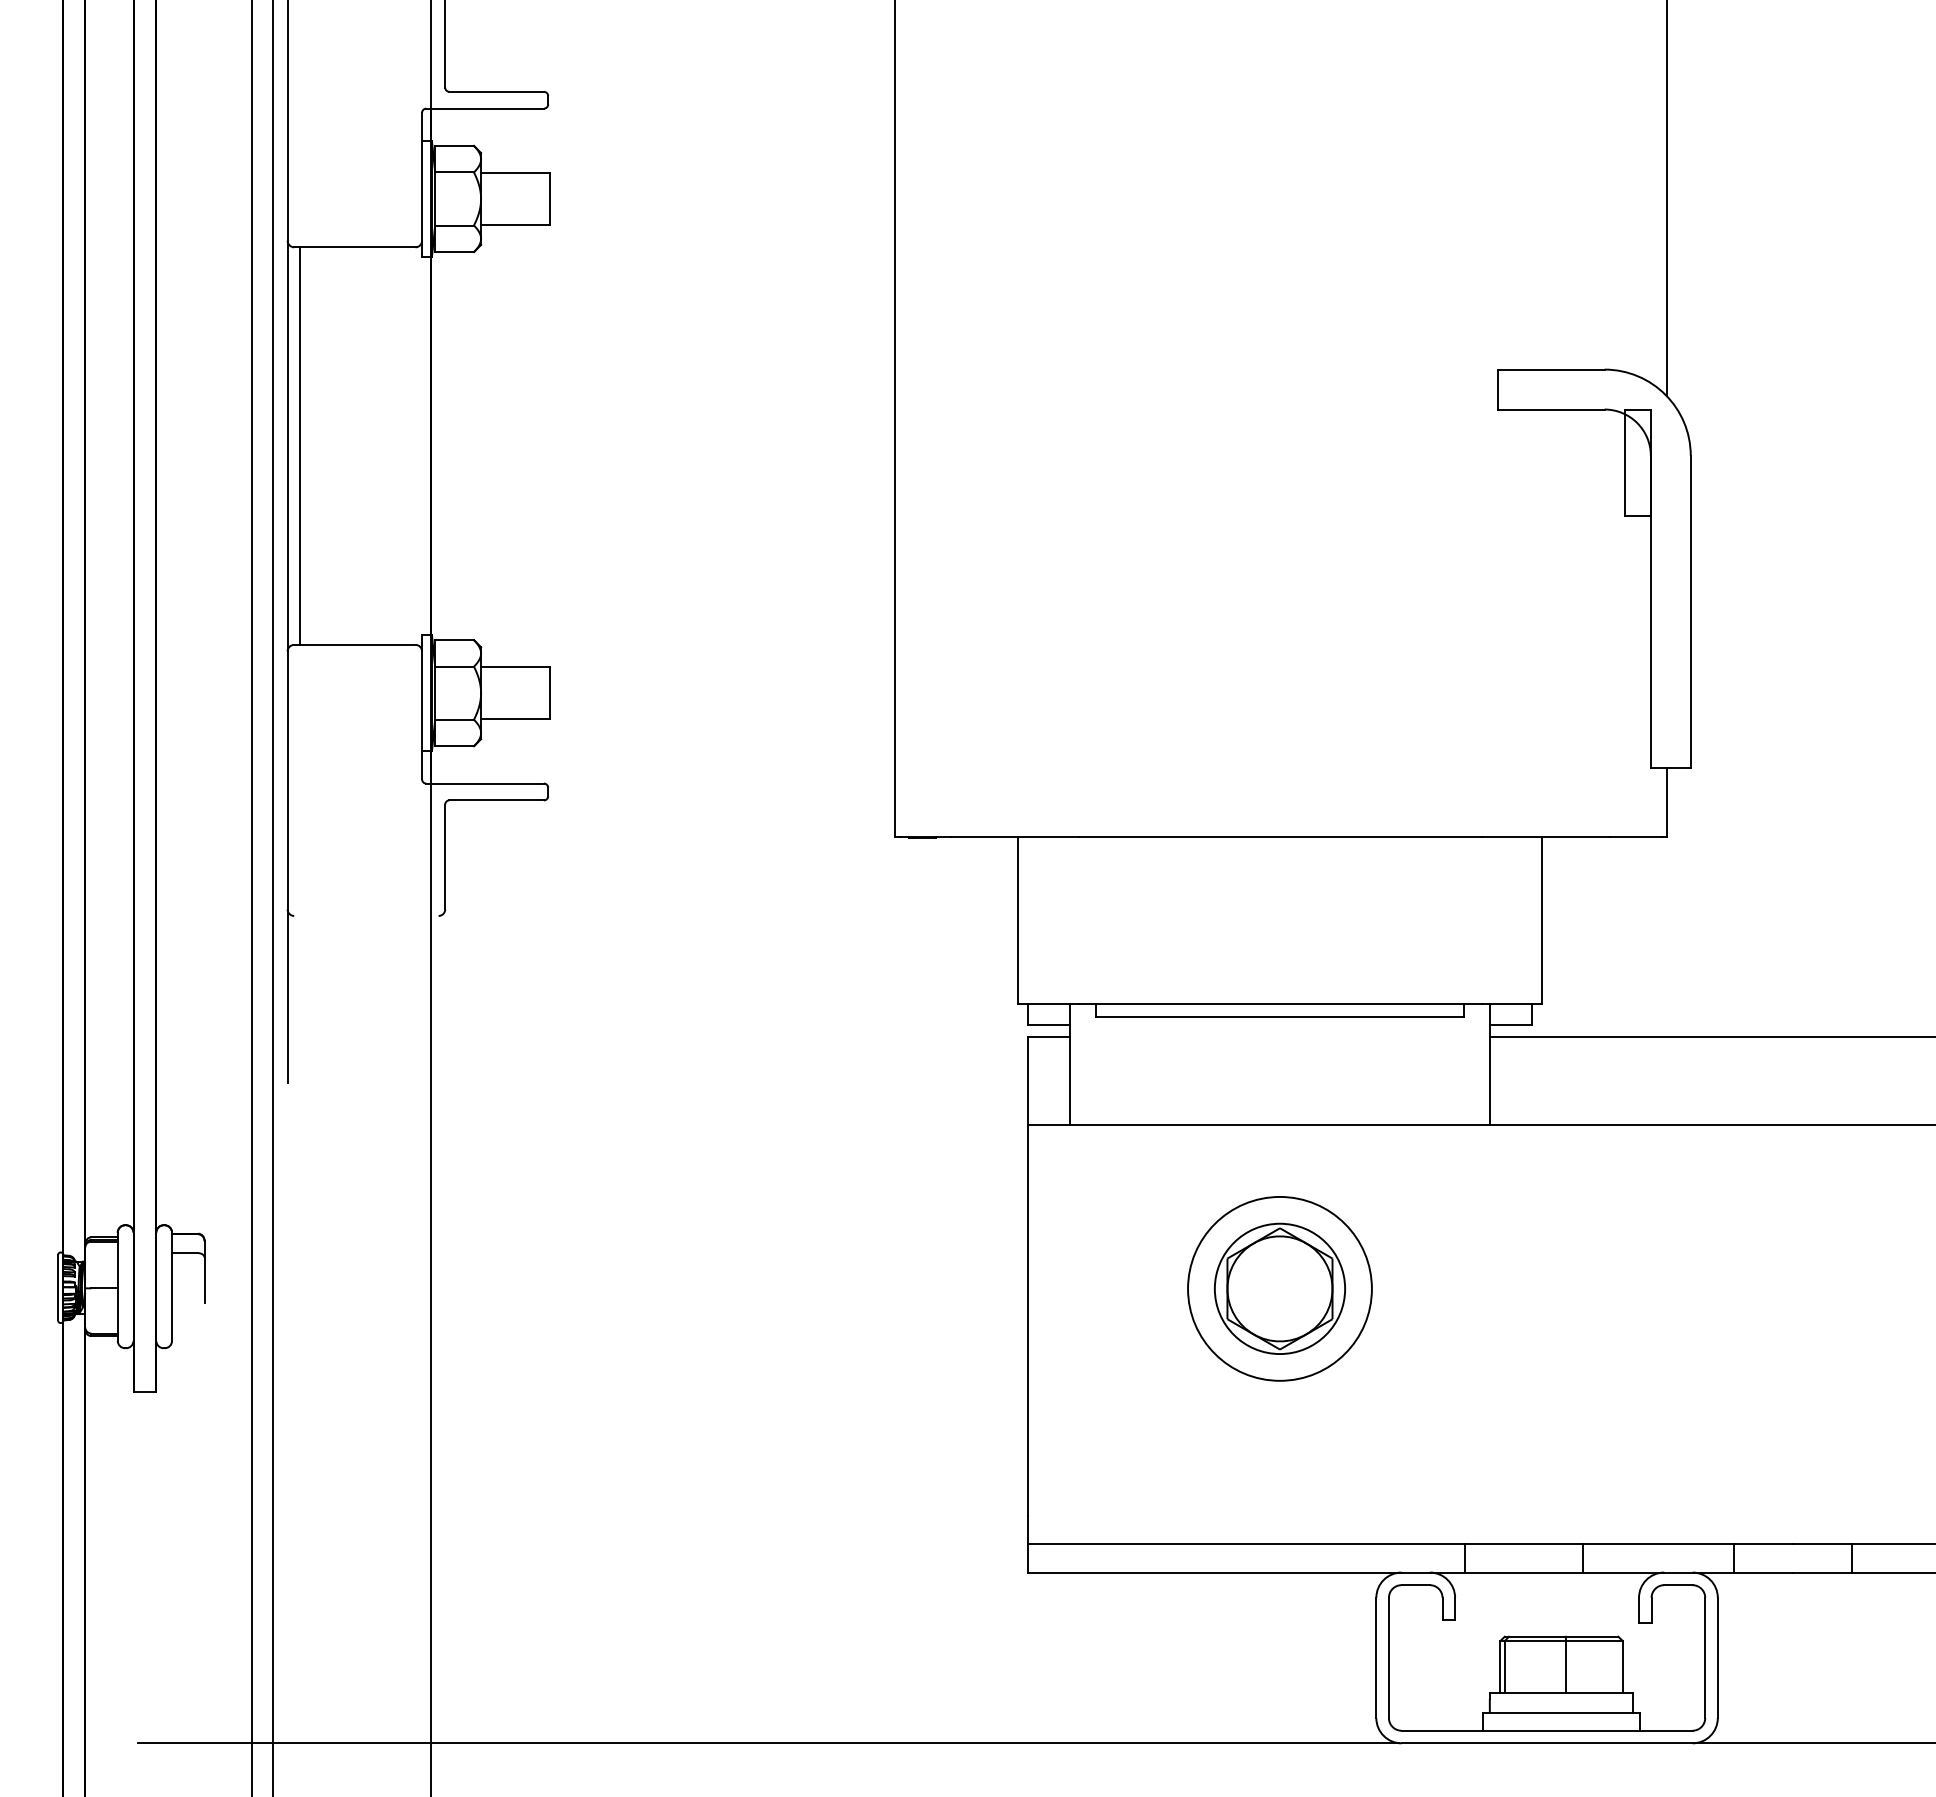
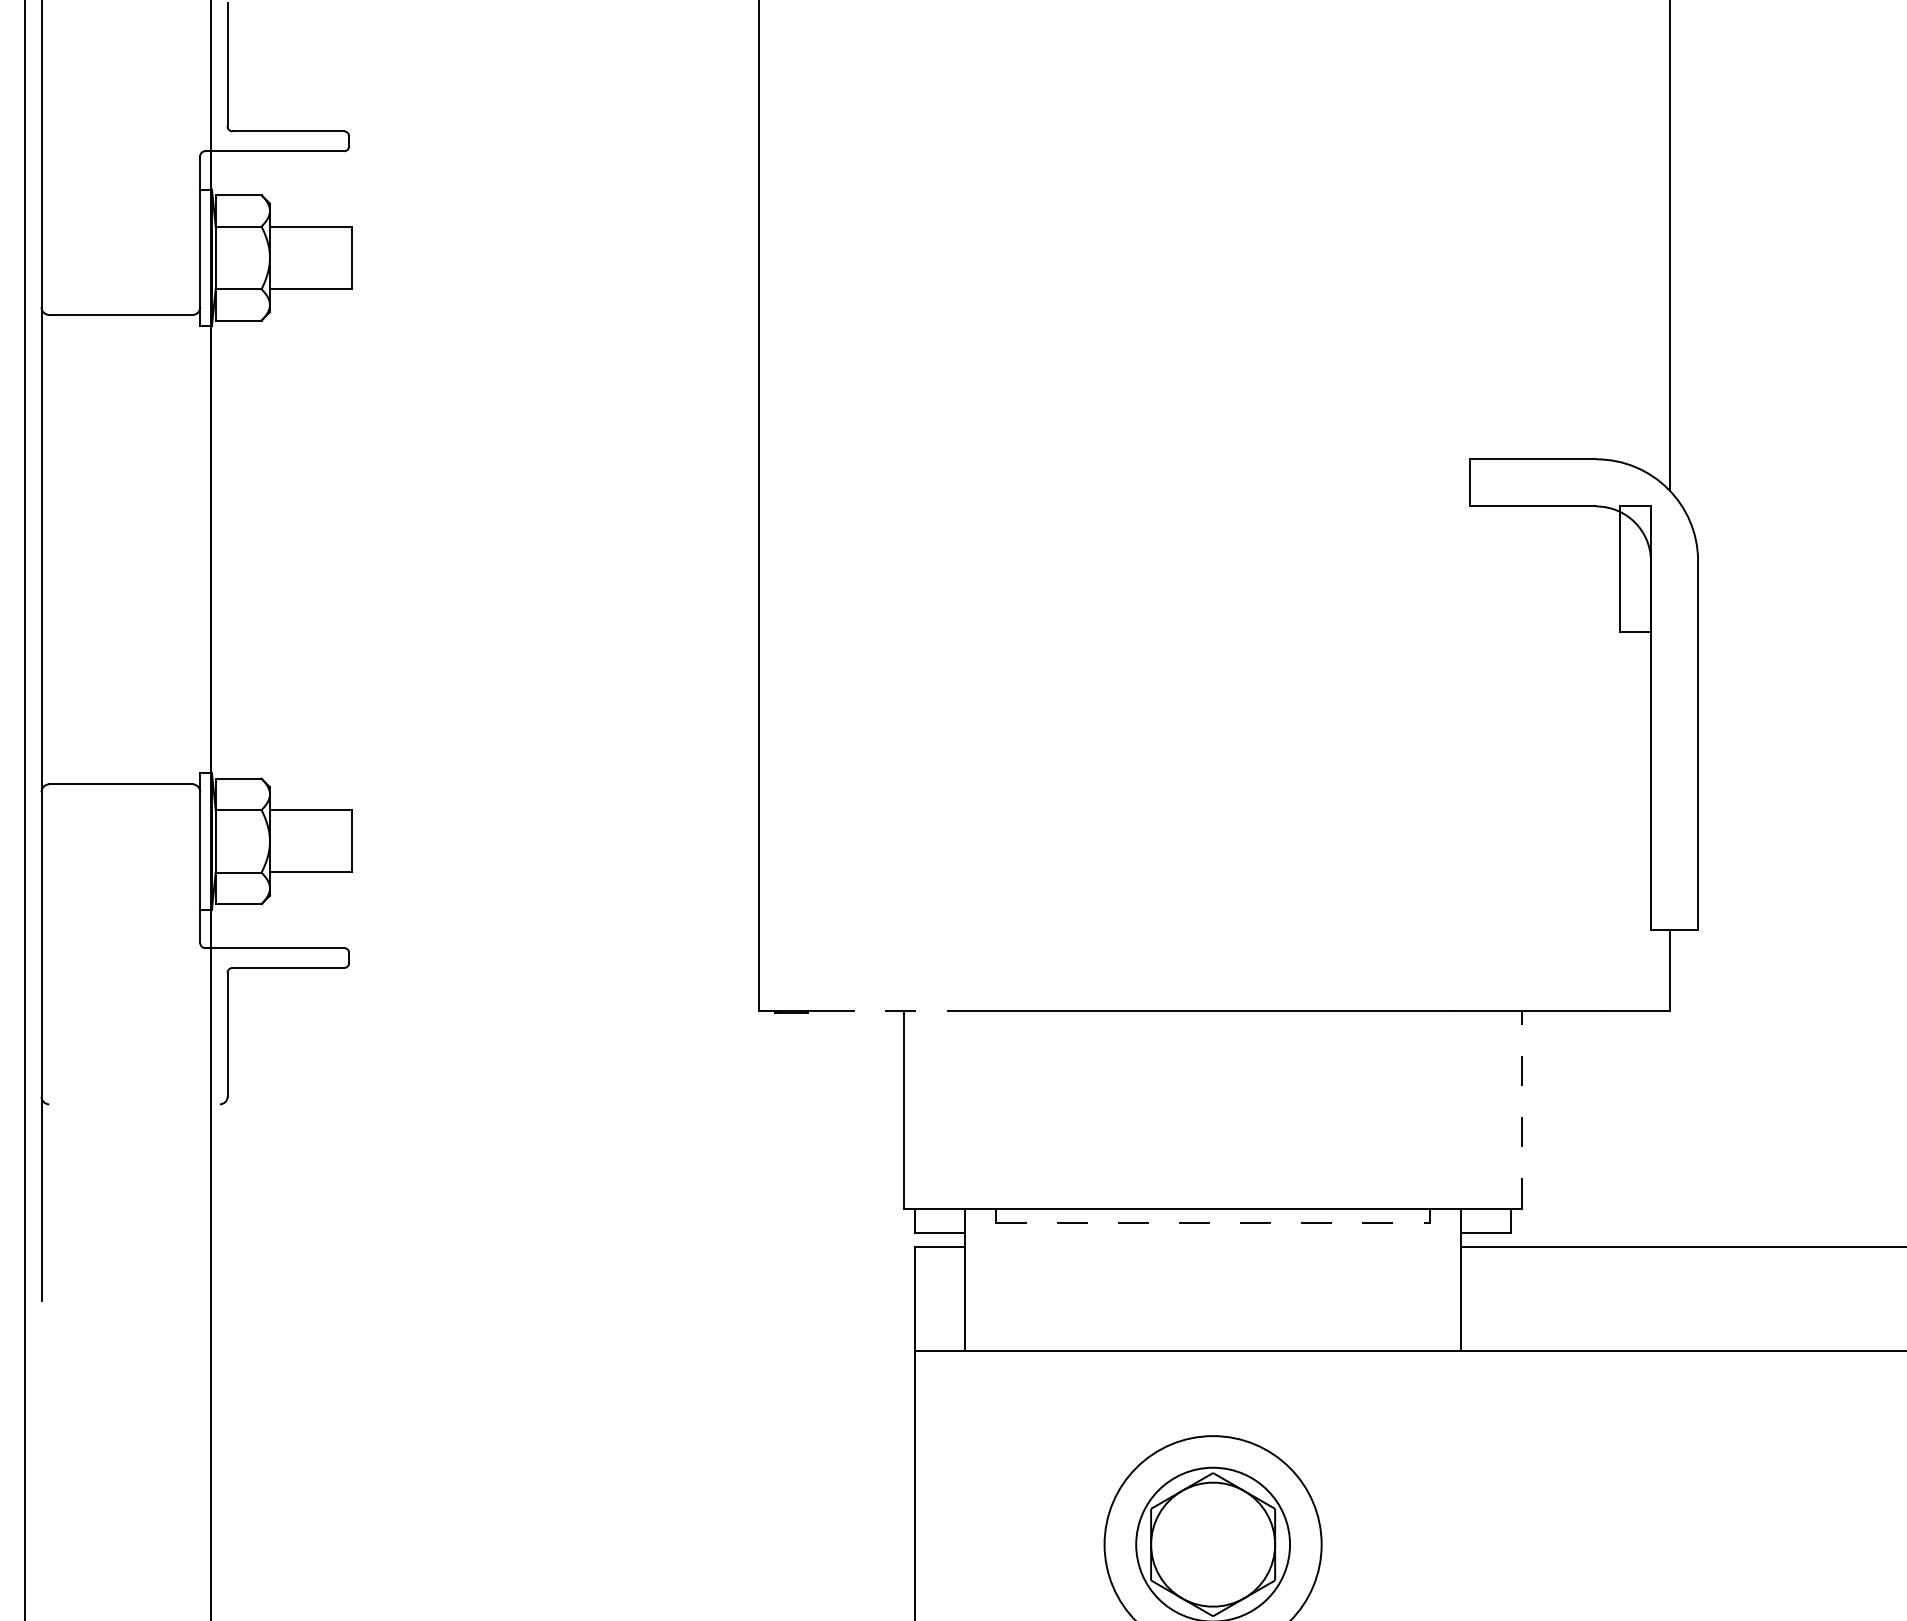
line: (299, 445) -> (55, 548), removed
line: (1015, 837) -> (900, 1011), solid -> dashed
line: (1541, 920) -> (1521, 1109), solid -> dashed
line: (1279, 1016) -> (1212, 1223), solid -> dashed

